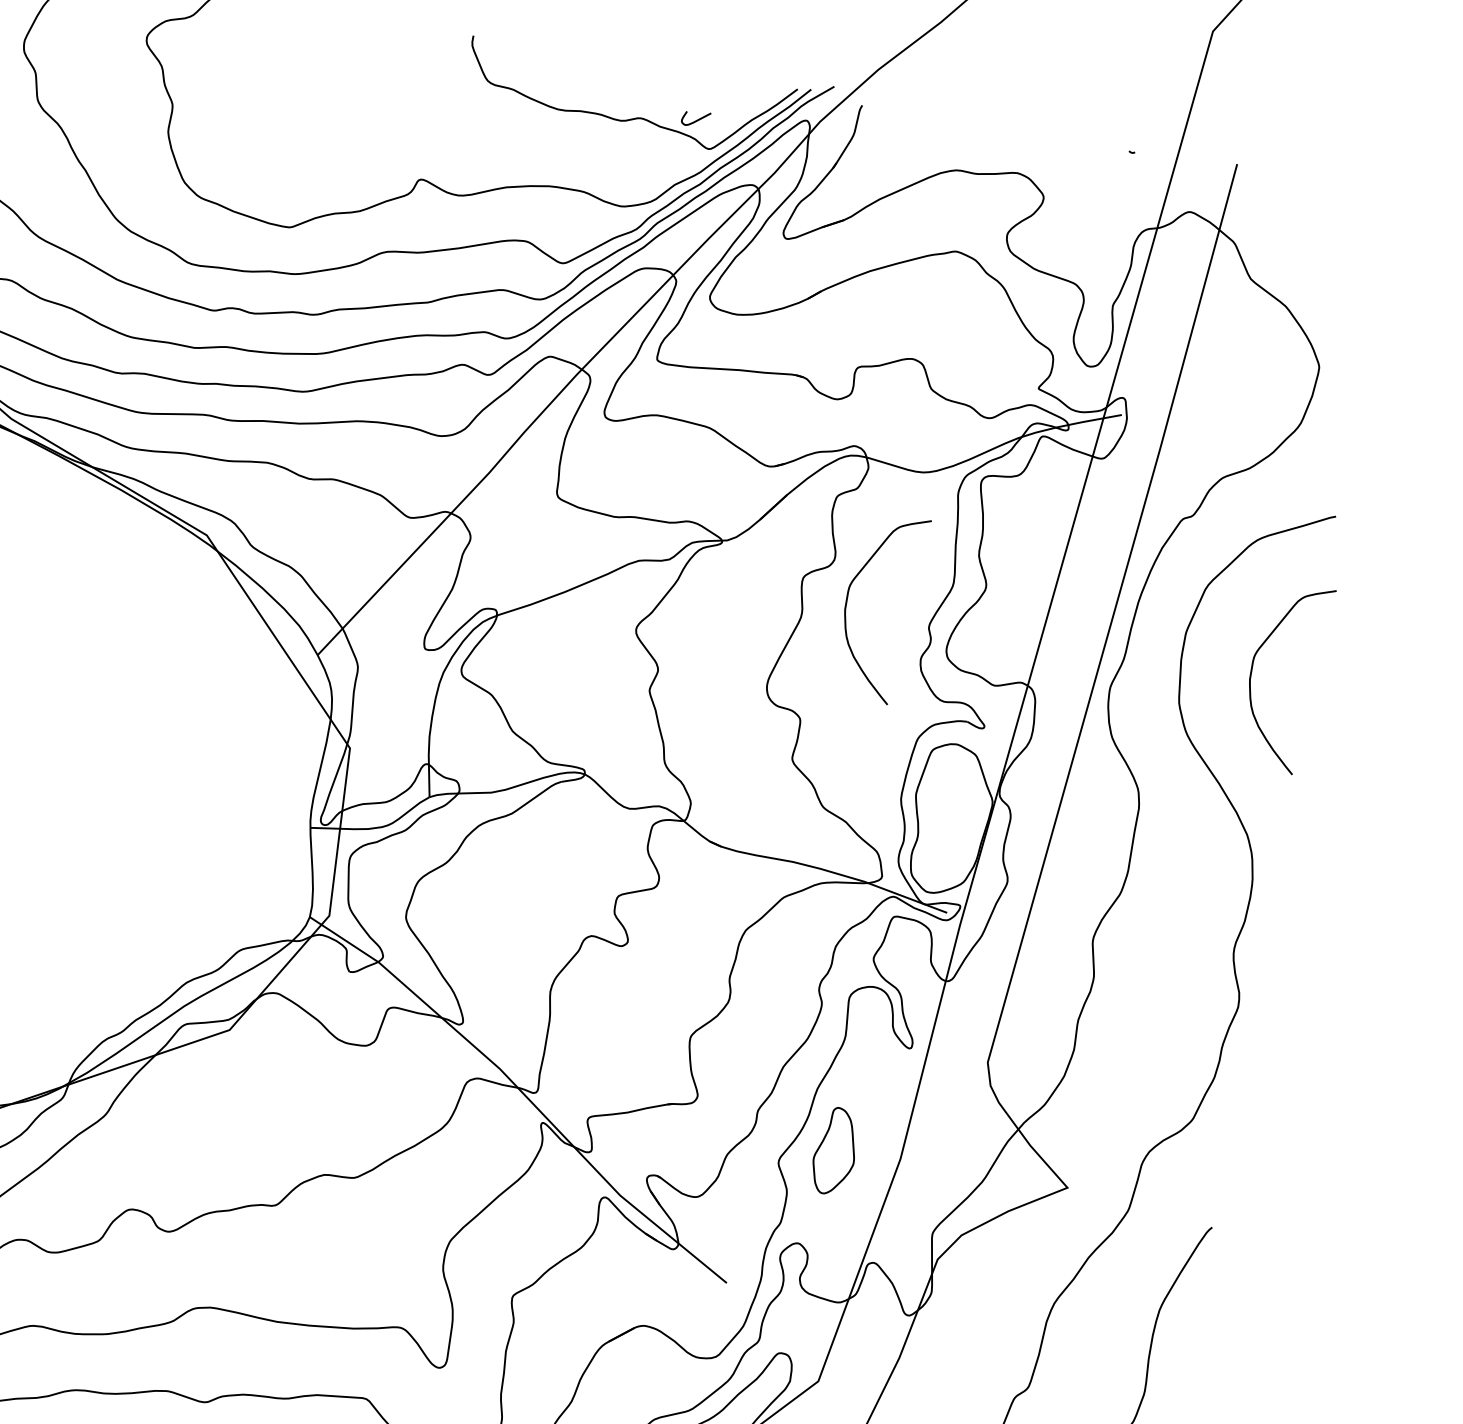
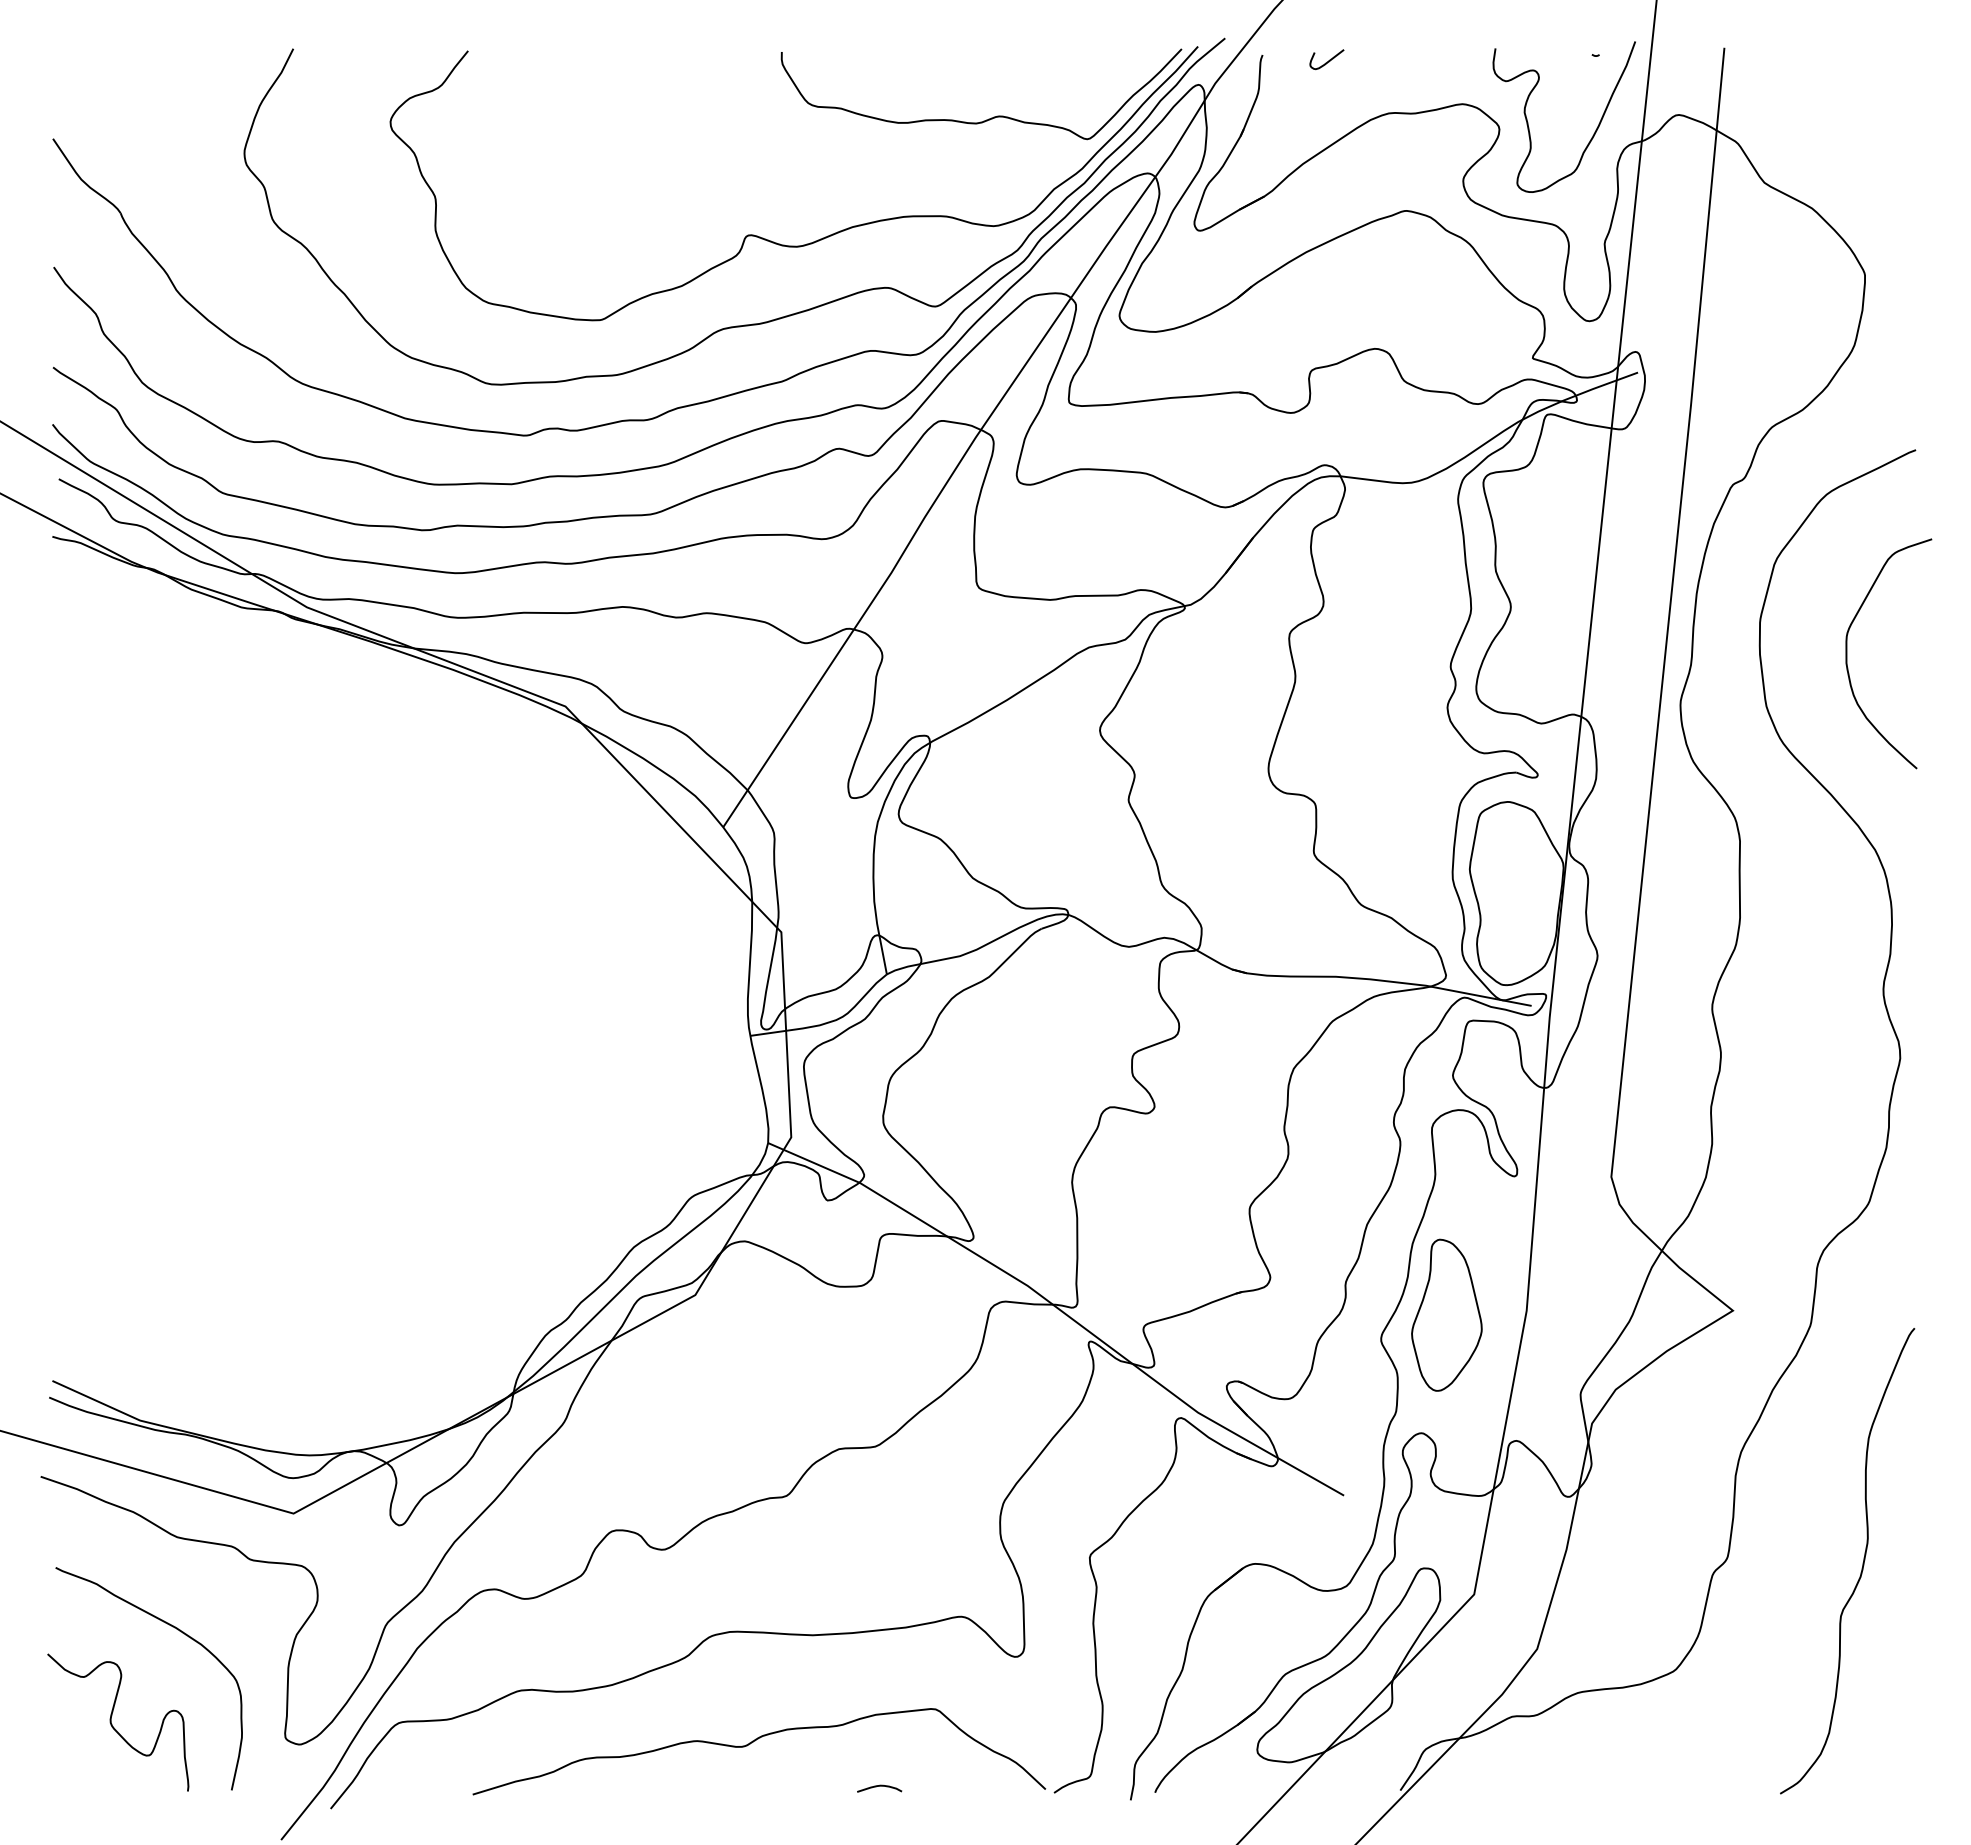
curve: (697, 119) -> (1328, 60), moved
curve: (1120, 213) -> (1594, 131), added
curve: (847, 601) -> (1347, 653), removed
part: (835, 1150) -> (1446, 1314), size x1.43

